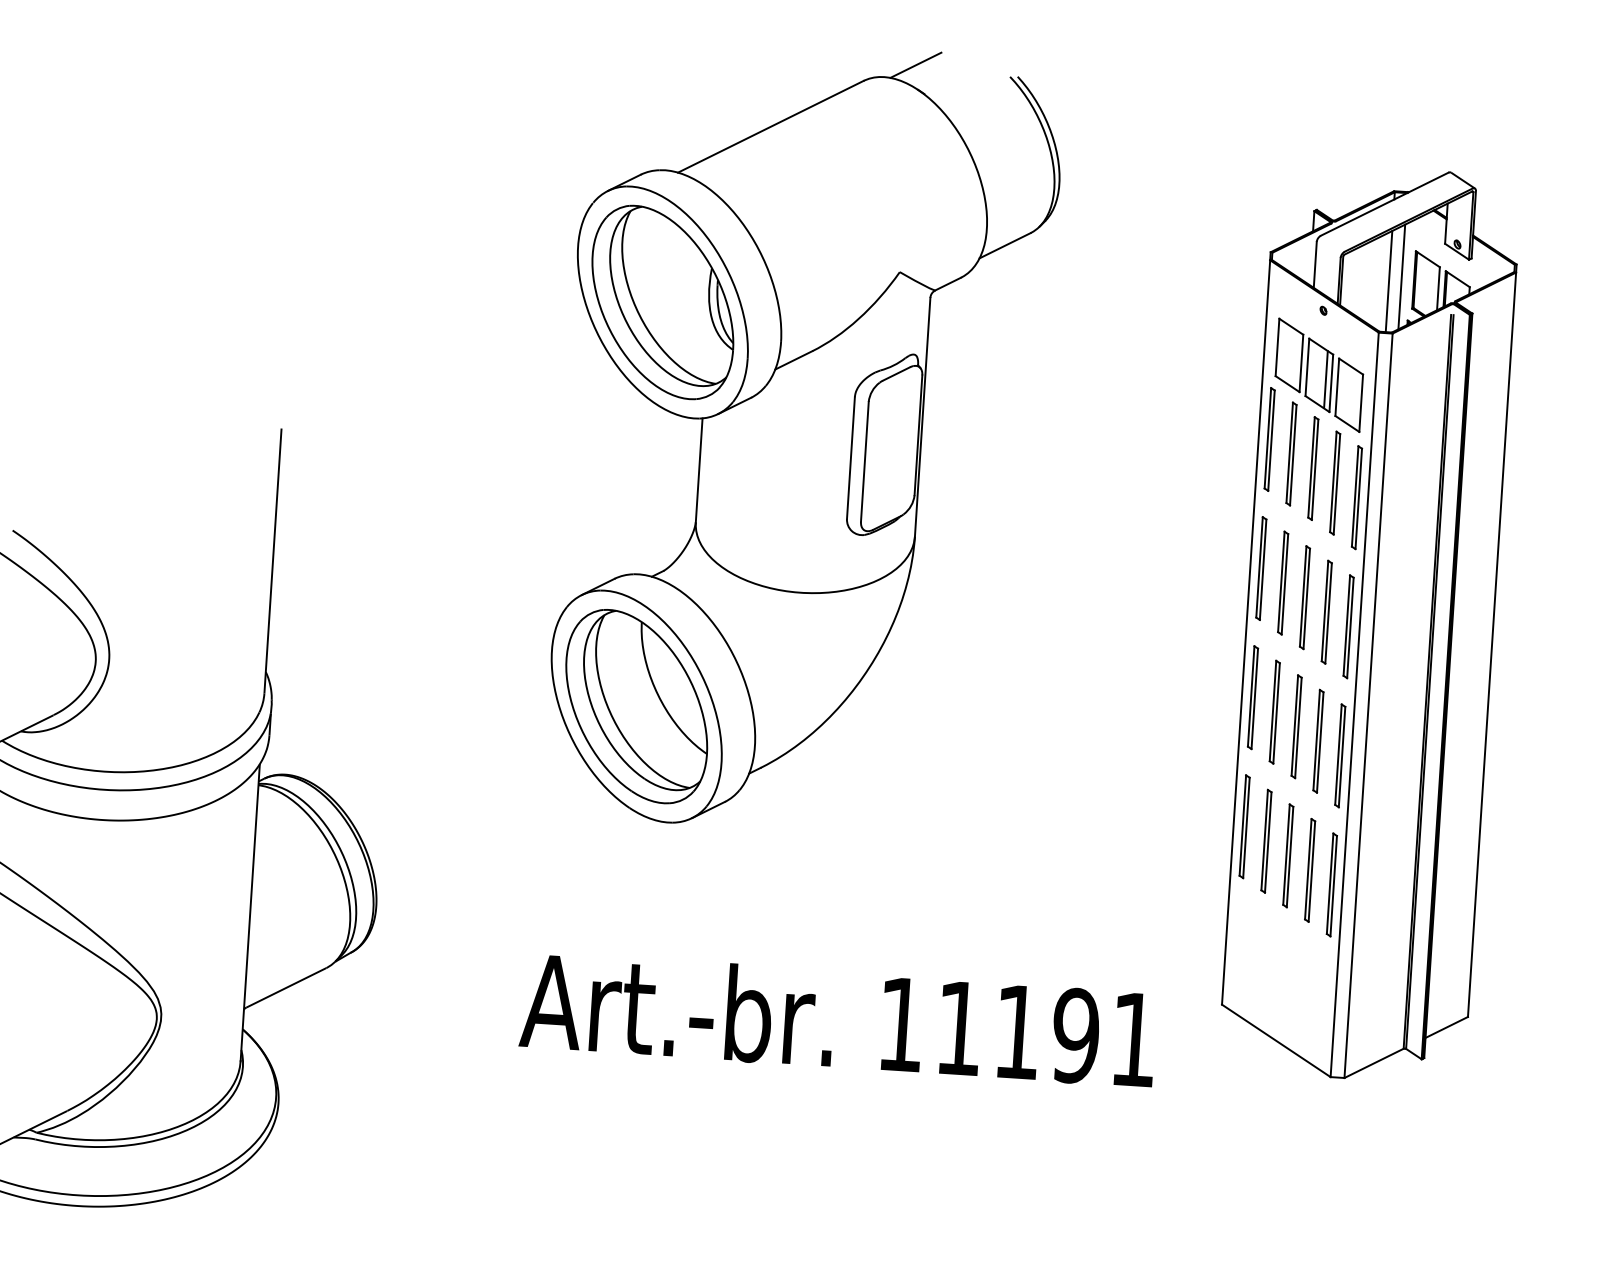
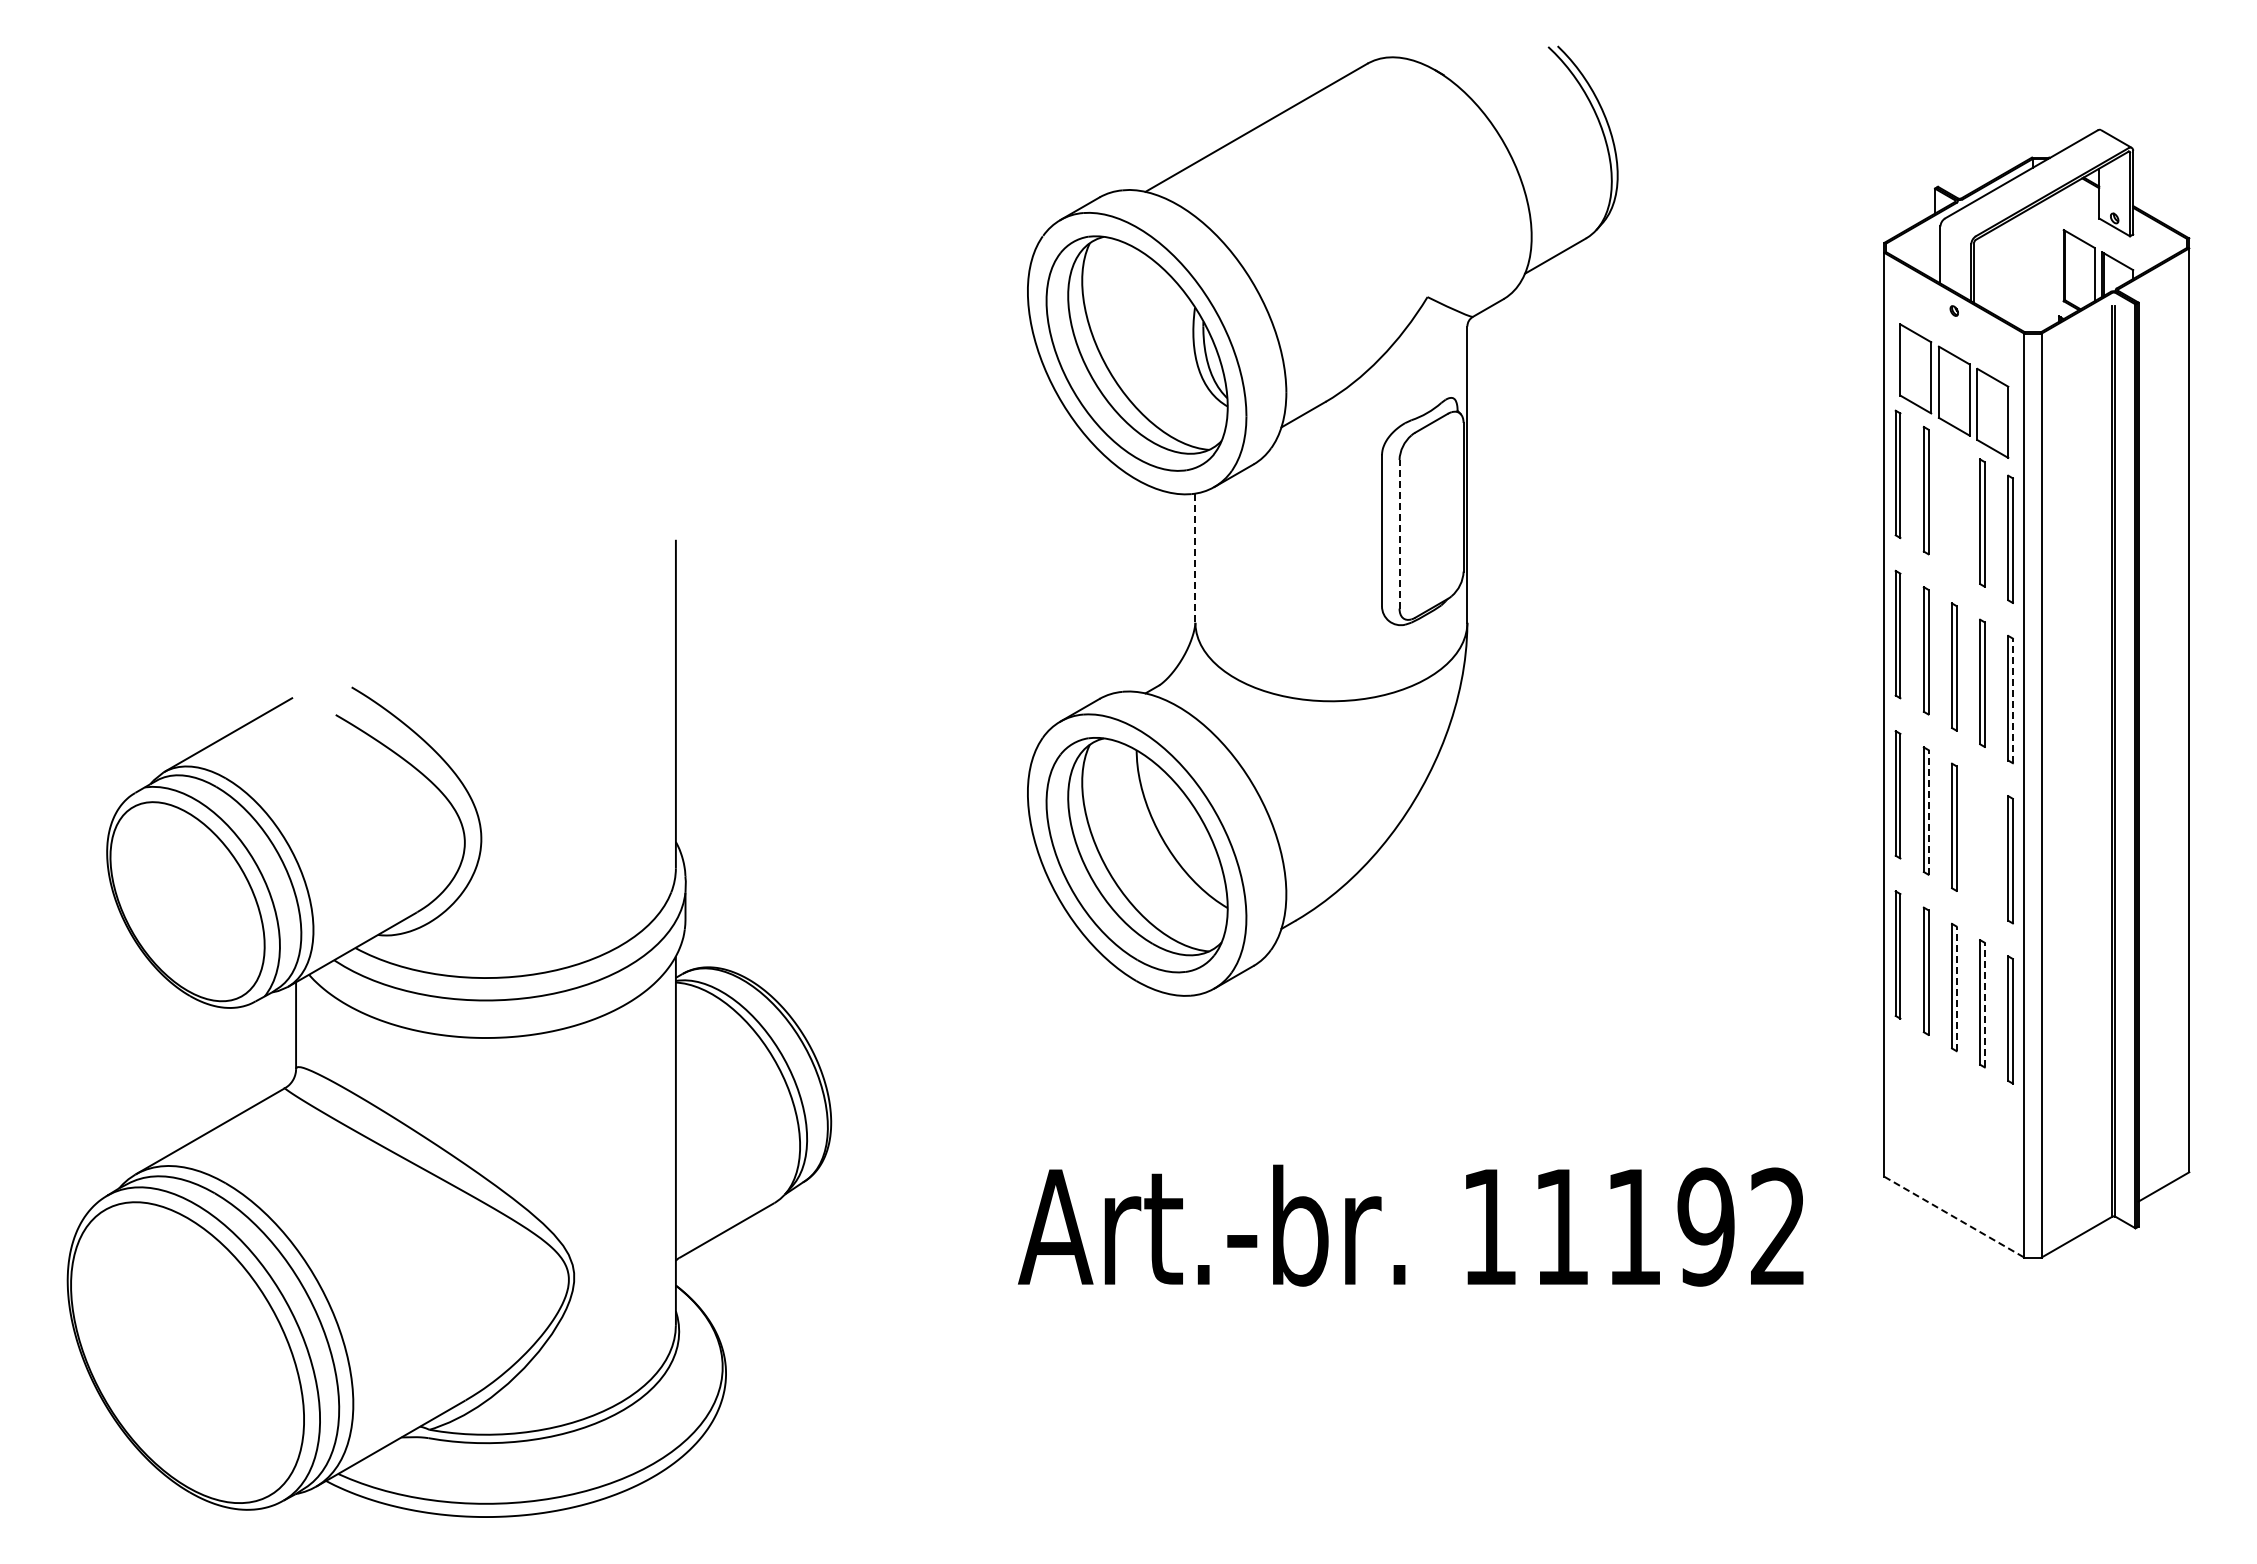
line: (915, 64) -> (1430, 39), removed
line: (1401, 276) -> (2048, 262), removed
line: (1388, 281) -> (2032, 269), removed
line: (1325, 378) -> (1962, 394), removed
line: (864, 461) -> (1399, 533), solid -> dashed
part: (1313, 468) -> (1954, 506), removed
line: (699, 470) -> (1195, 558), solid -> dashed
line: (1350, 627) -> (2012, 700), solid -> dashed
line: (1276, 712) -> (1928, 811), solid -> dashed
part: (1318, 741) -> (1982, 843), removed
line: (1289, 856) -> (1956, 988), solid -> dashed
line: (1311, 871) -> (1984, 1004), solid -> dashed
text: (1133, 1038) -> (1777, 1225), 11191 -> 11192
line: (1276, 1041) -> (1954, 1217), solid -> dashed

